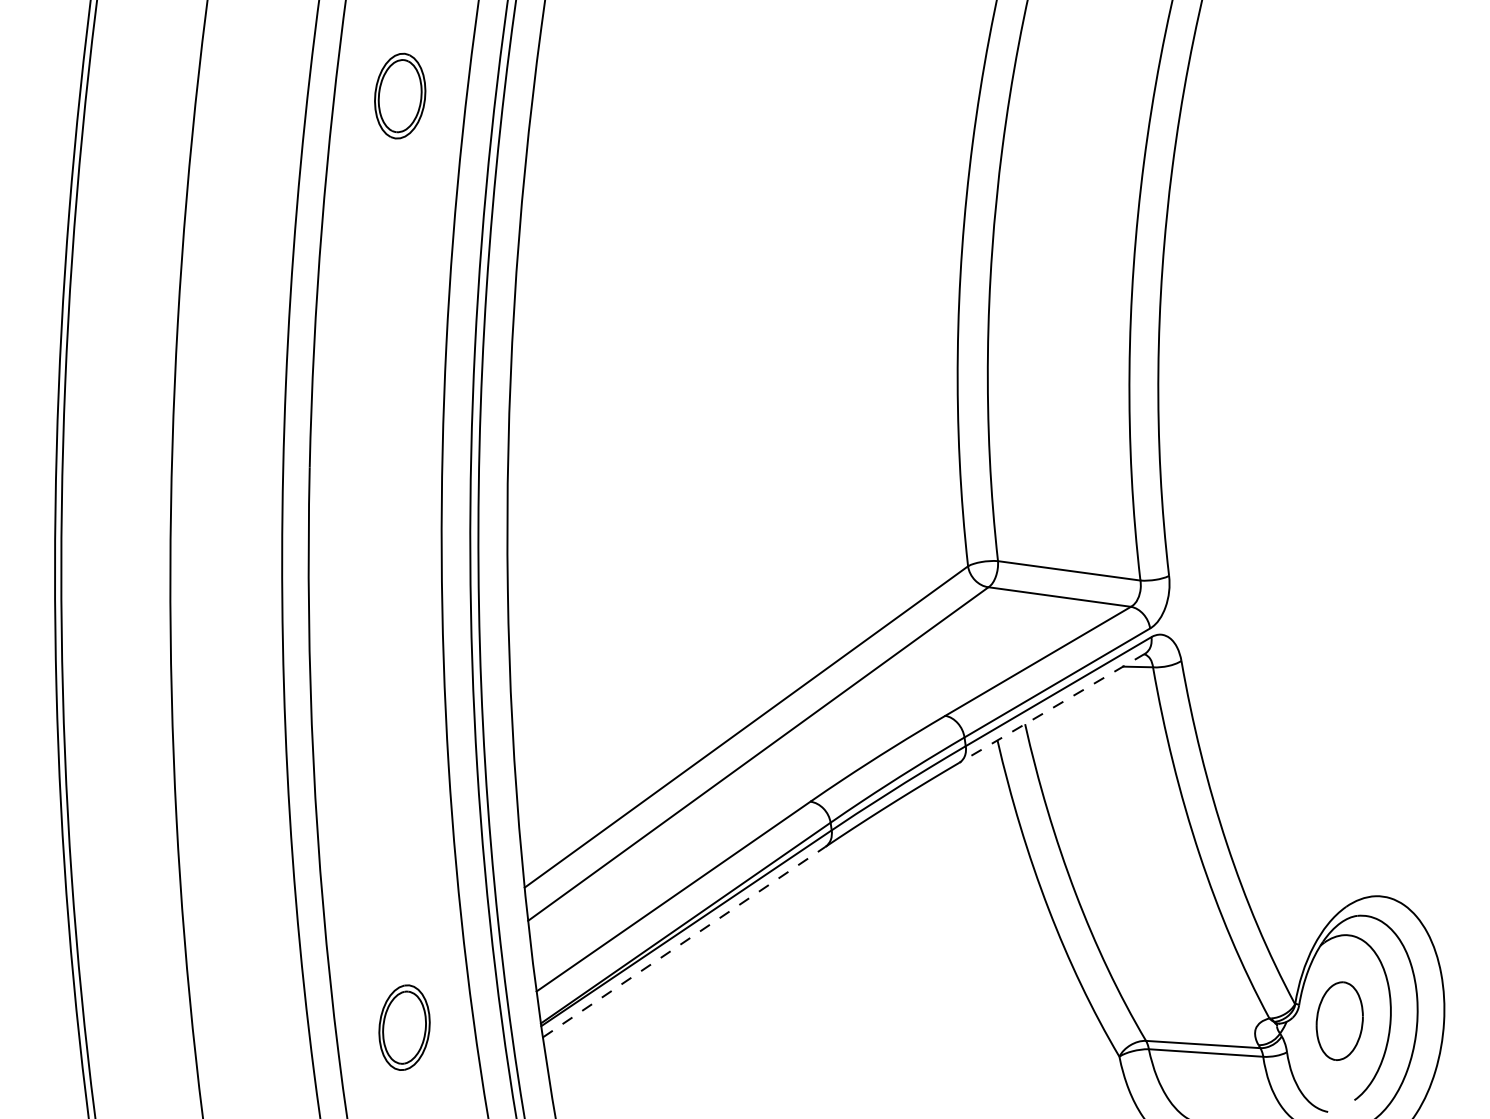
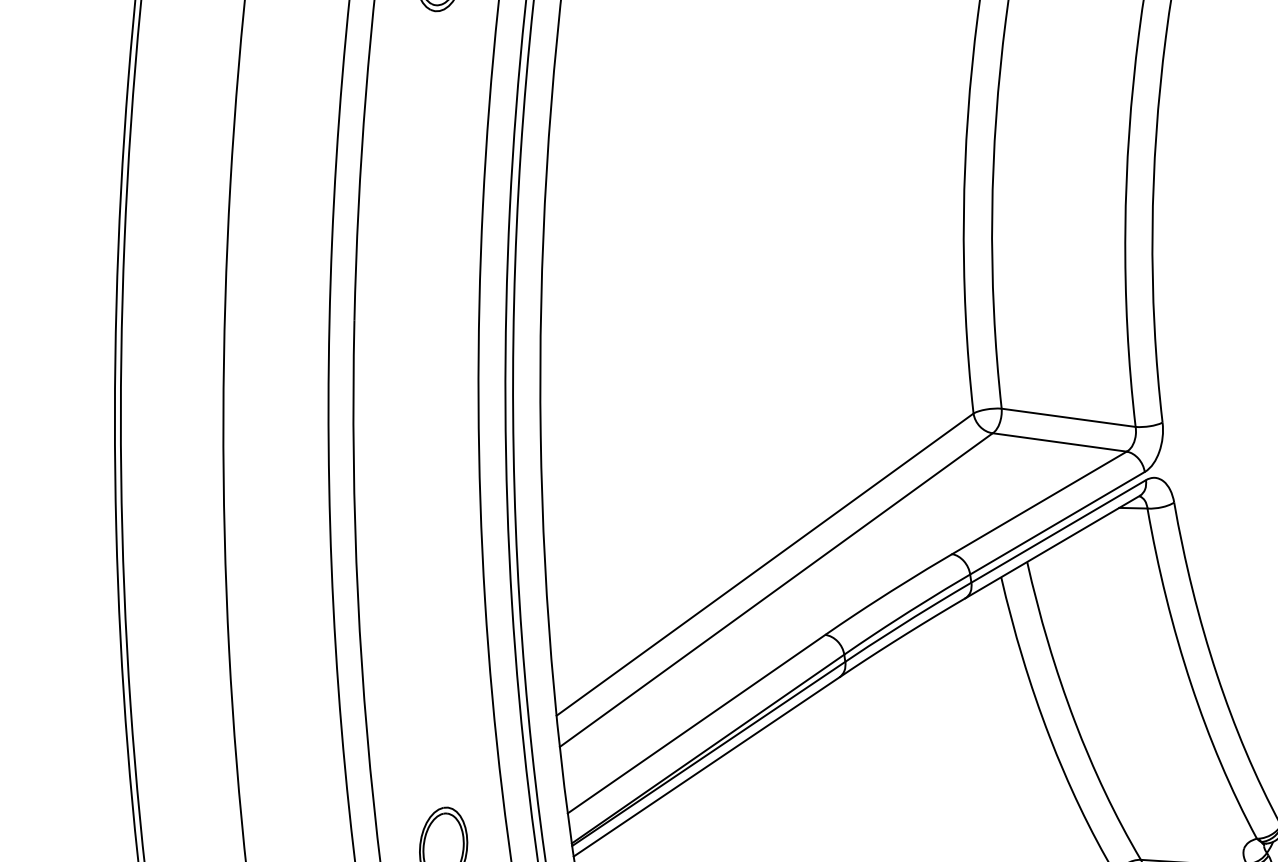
line: (1052, 708) -> (1052, 547), dashed -> solid
line: (684, 941) -> (706, 766), dashed -> solid

